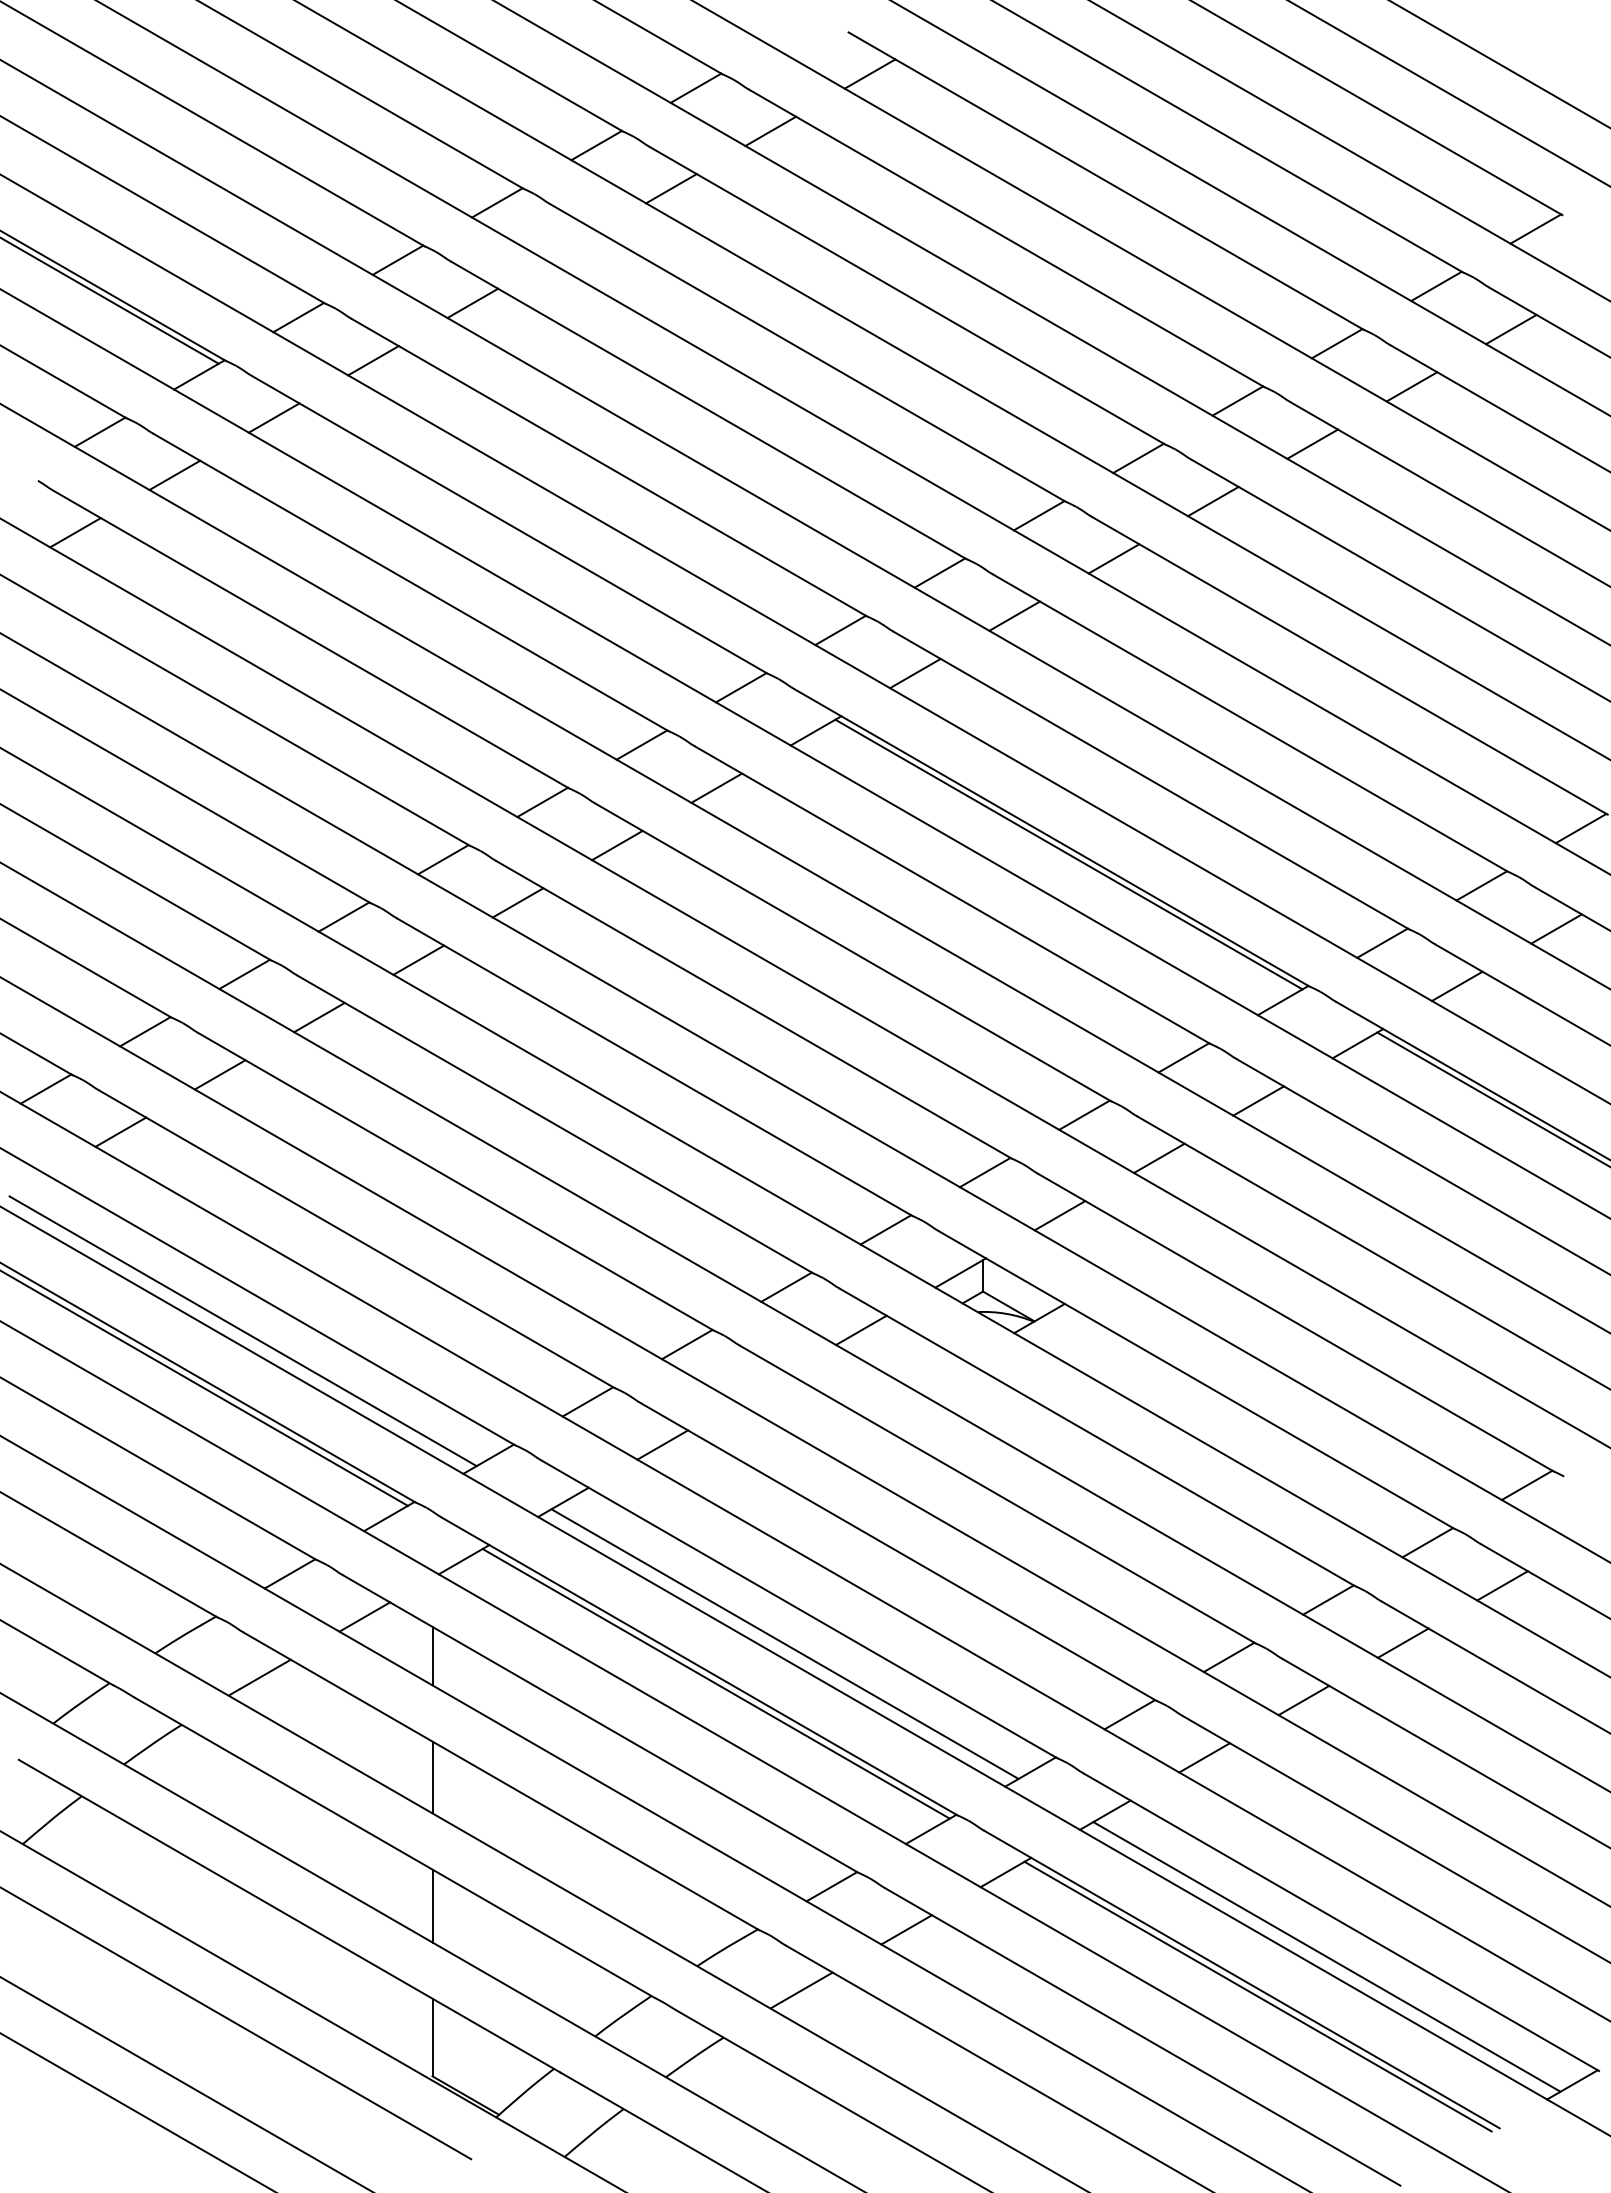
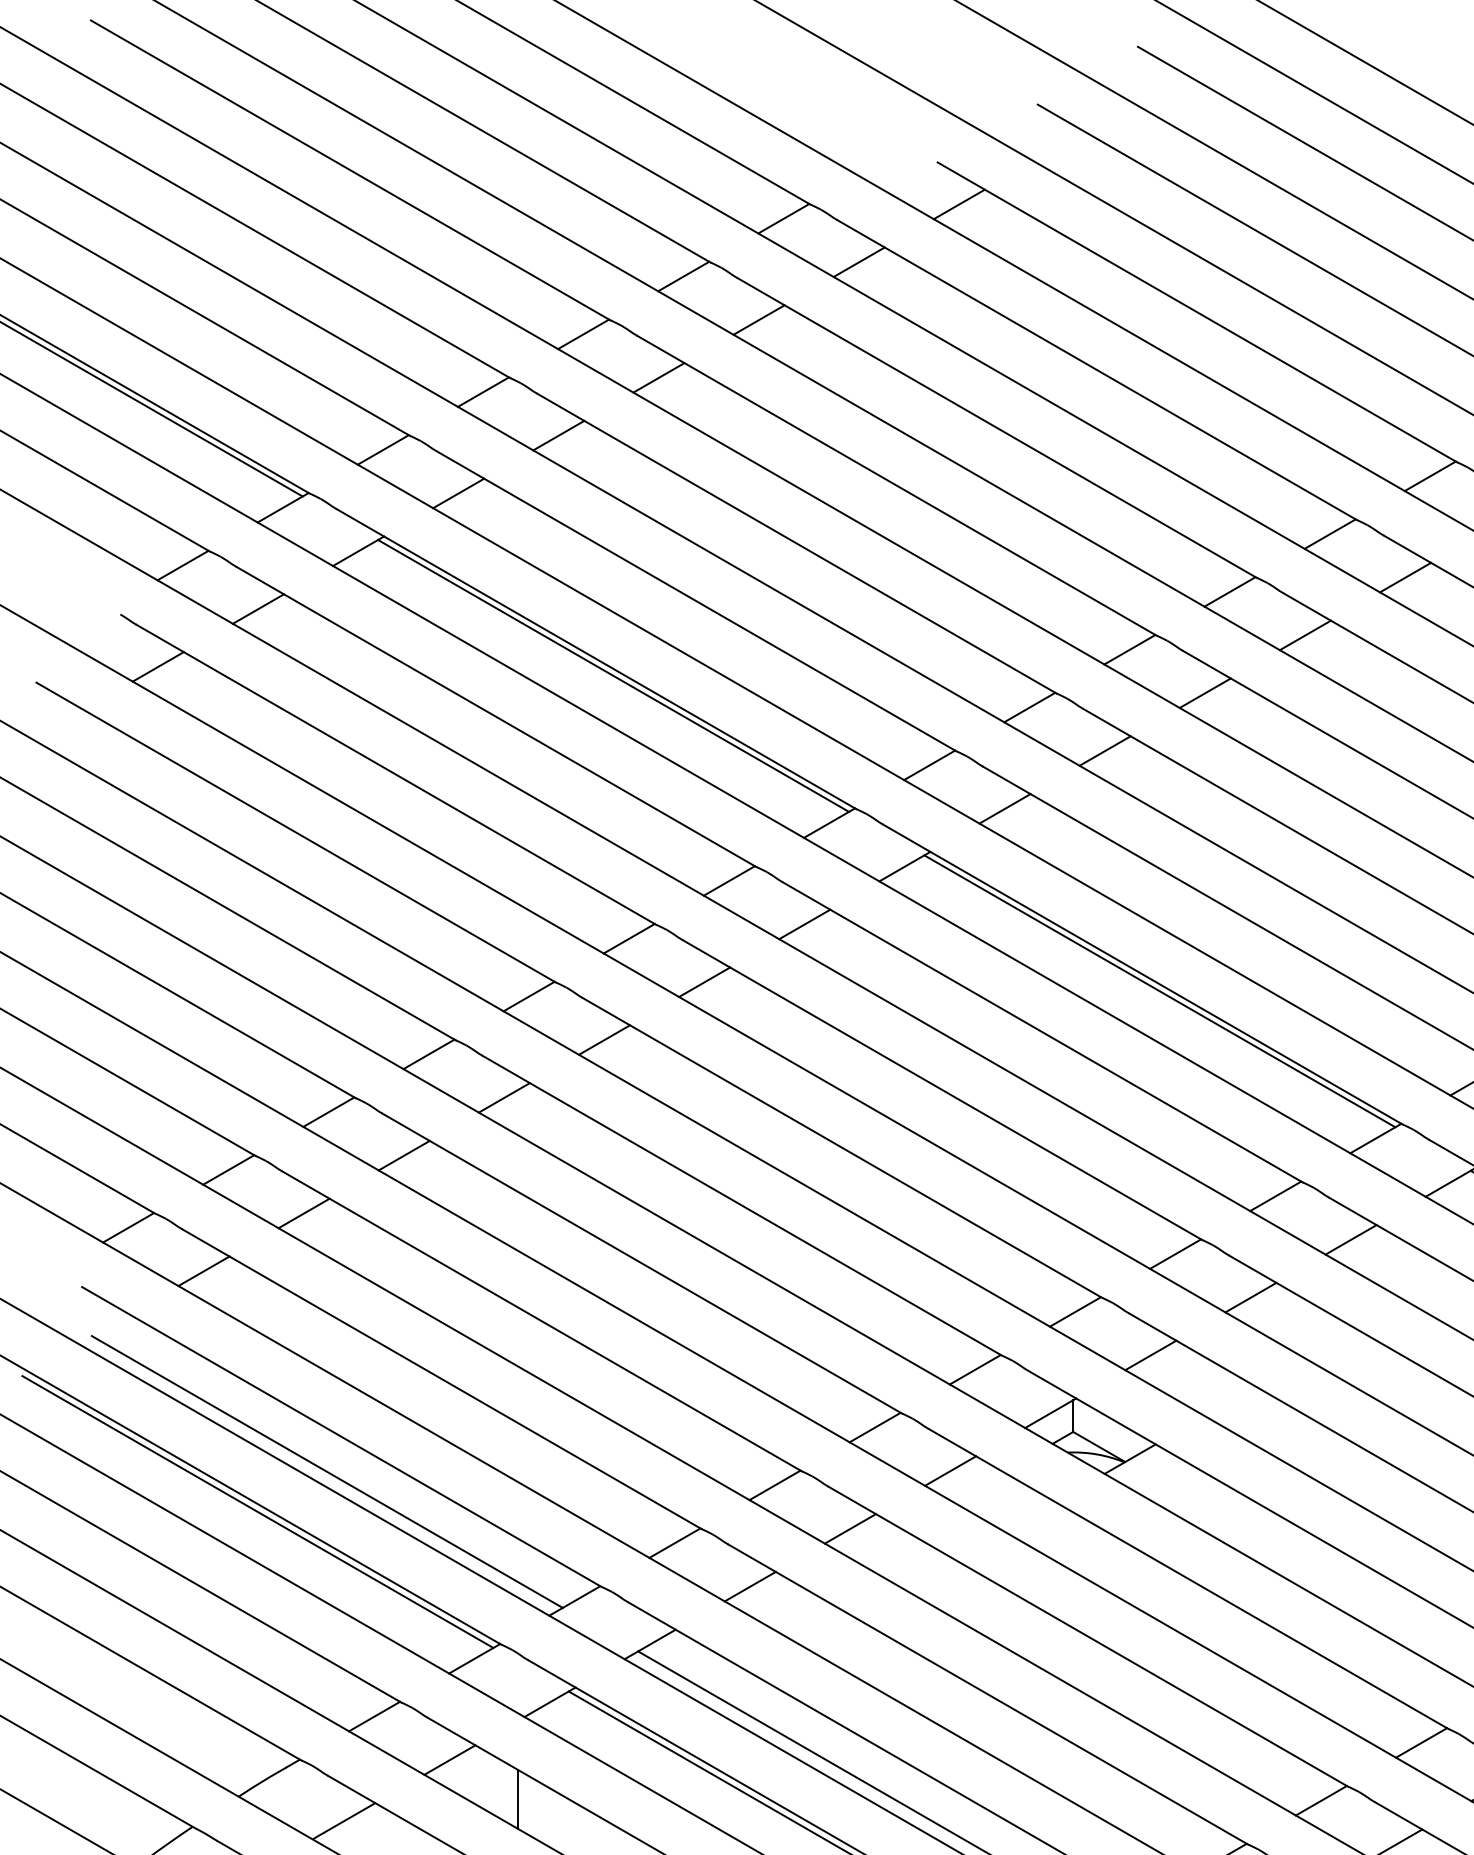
line: (571, 245) -> (658, 377), added
line: (526, 541) -> (612, 675), added
line: (761, 1387) -> (849, 1528), added

